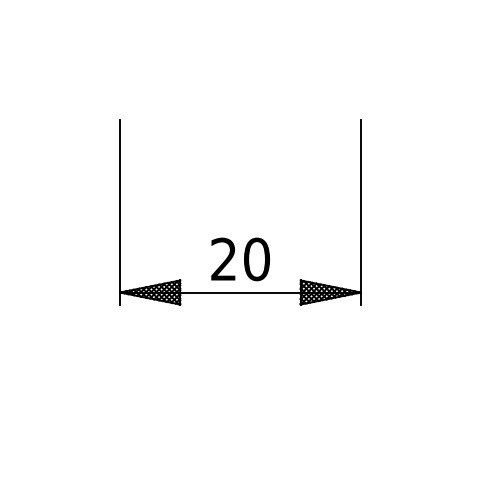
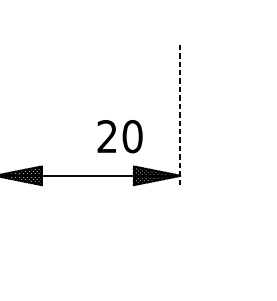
line: (360, 211) -> (179, 113), solid -> dashed
text: (240, 259) -> (120, 136), moved

